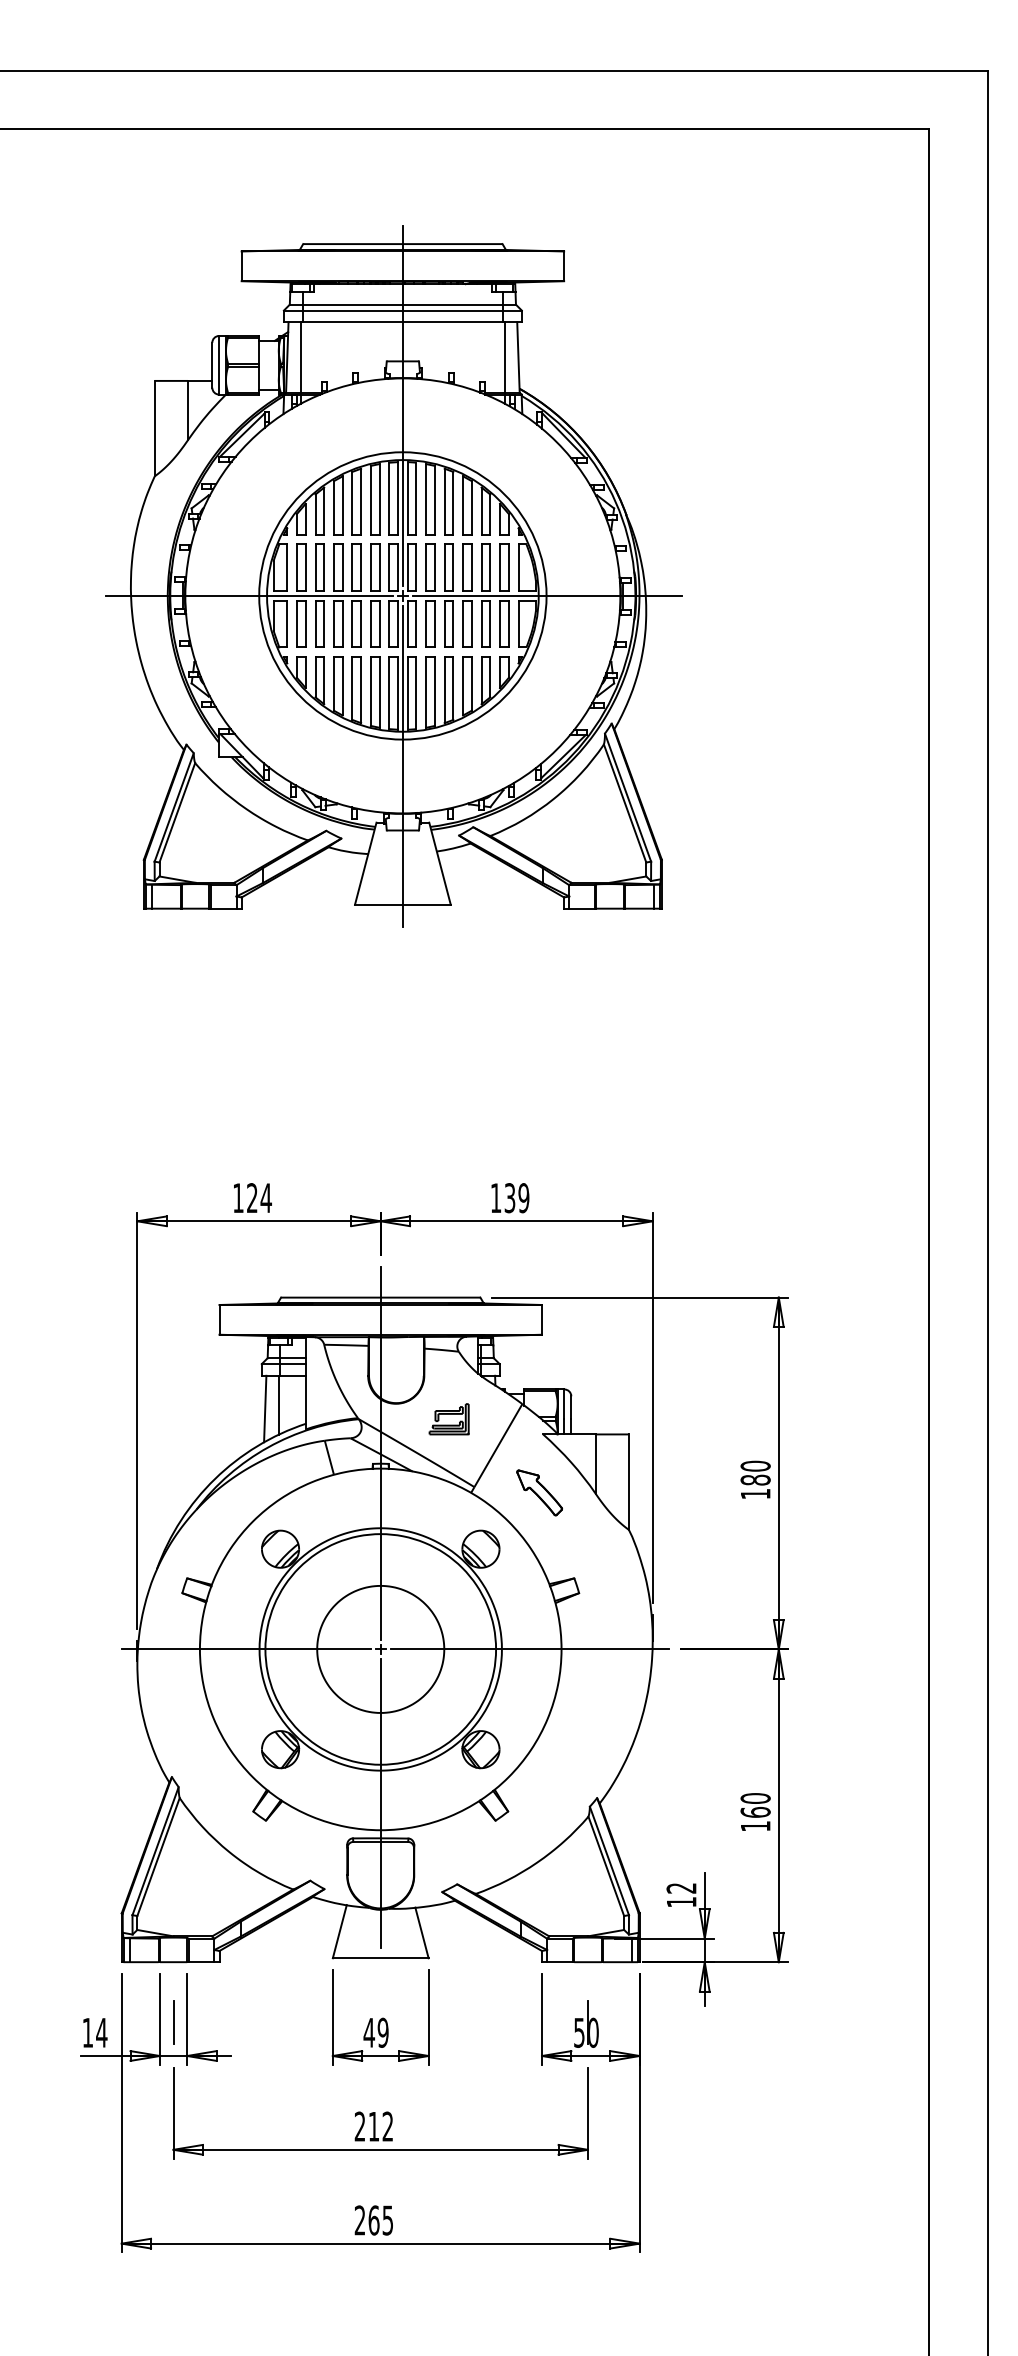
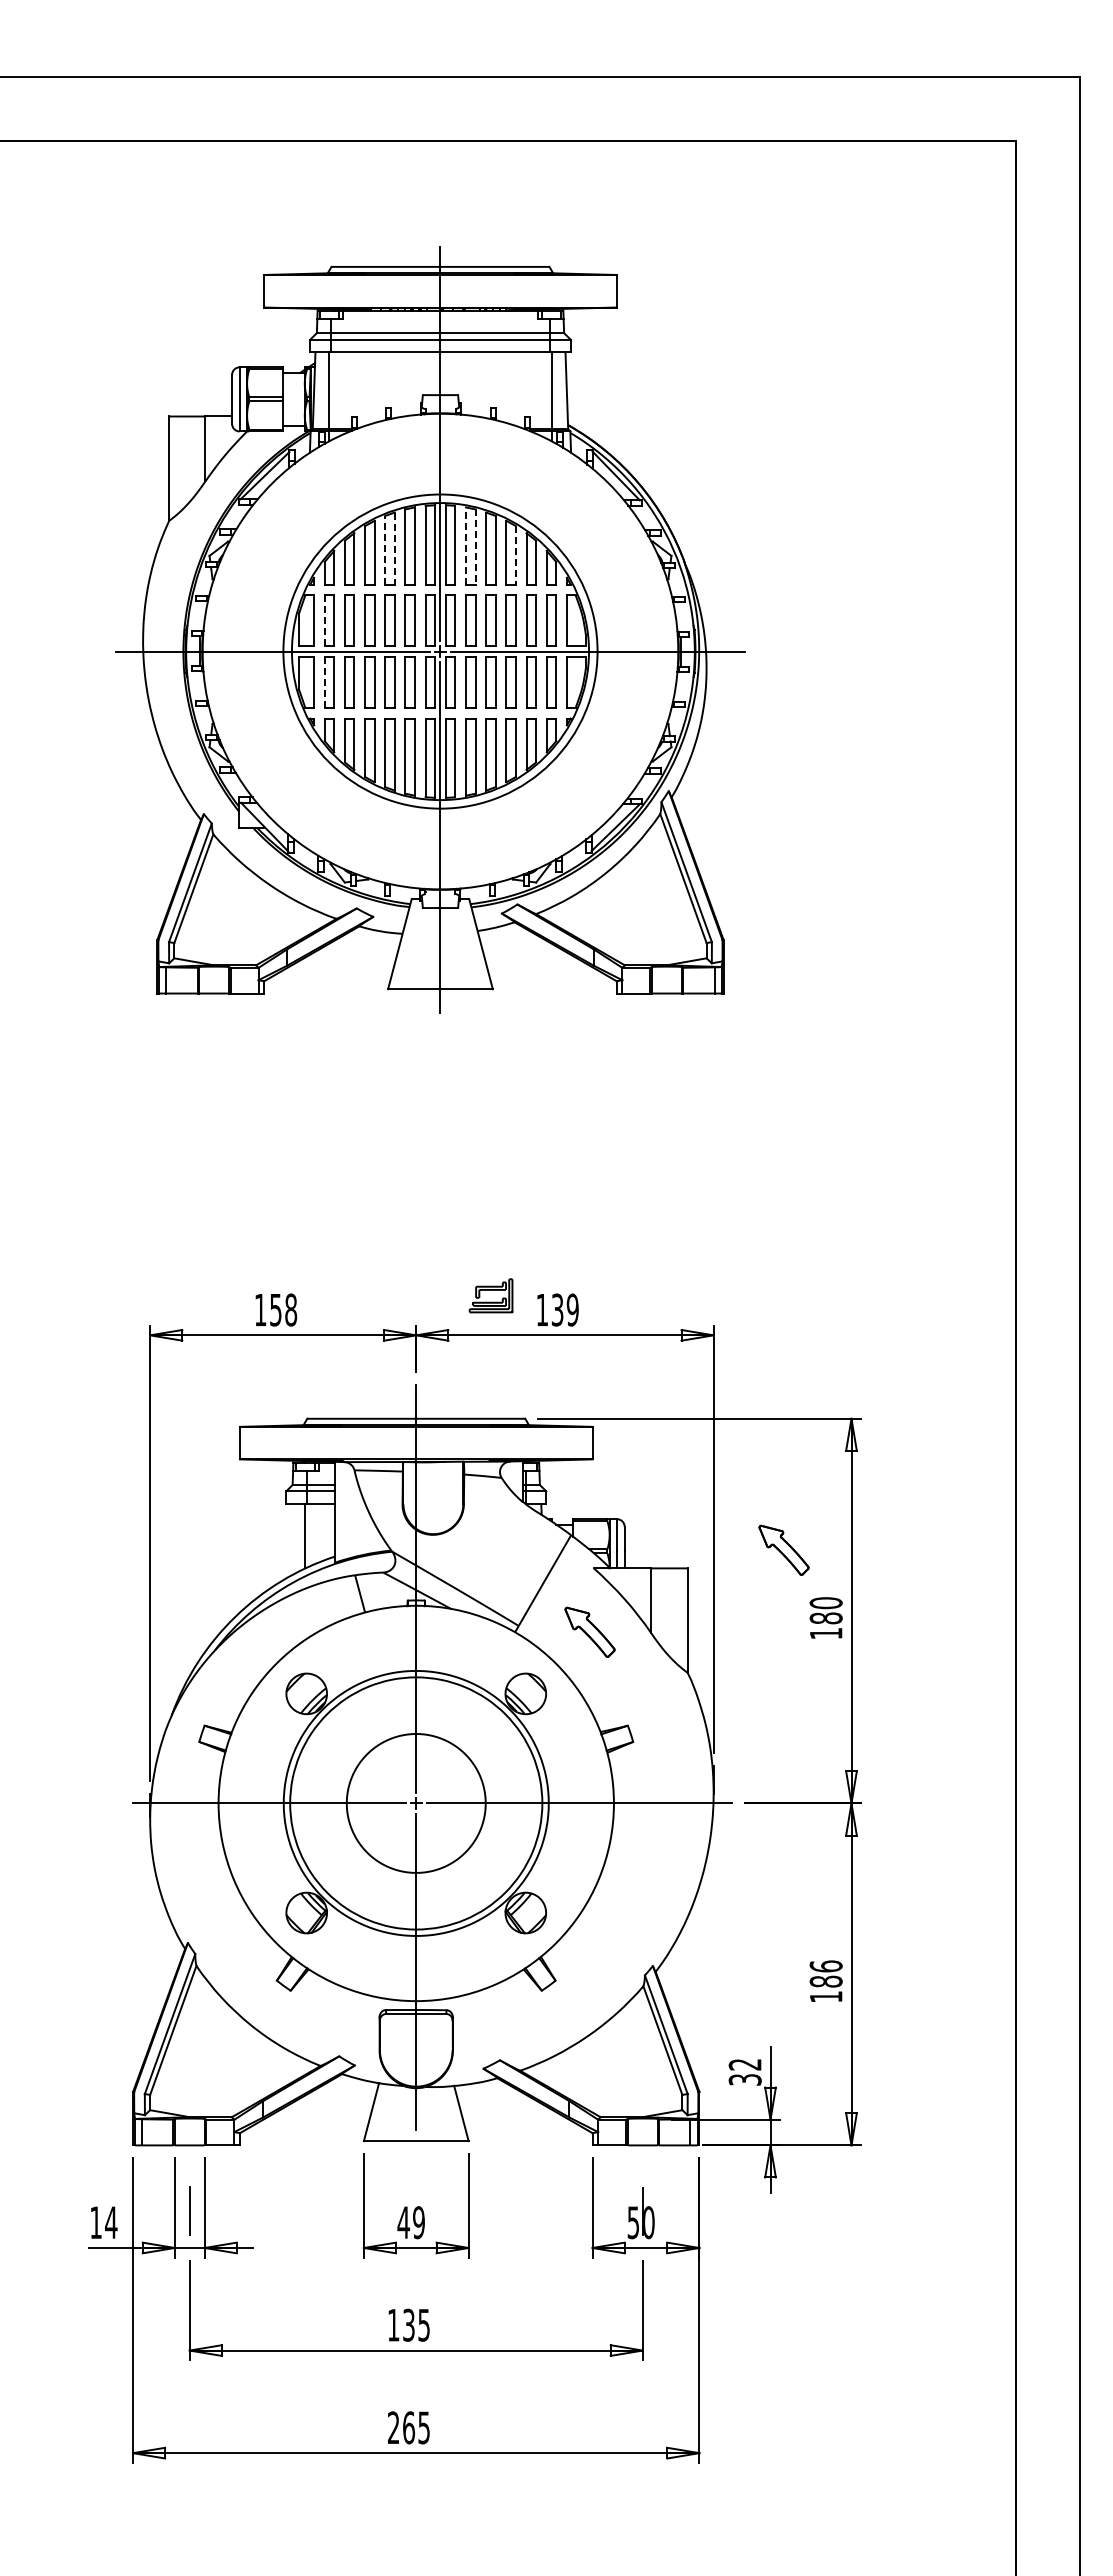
line: (426, 499) -> (466, 546), solid -> dashed
line: (434, 500) -> (475, 547), solid -> dashed
line: (352, 502) -> (385, 549), solid -> dashed
line: (360, 502) -> (394, 549), solid -> dashed
line: (471, 508) -> (515, 555), solid -> dashed
line: (296, 567) -> (324, 620), solid -> dashed
line: (296, 623) -> (324, 681), solid -> dashed
text: (259, 1197) -> (283, 1309), 124 -> 158
line: (264, 1408) -> (289, 1540), removed
part: (716, 1417) -> (783, 1549), added
part: (448, 1418) -> (490, 1295), moved
text: (755, 1804) -> (825, 1973), 160 -> 186
text: (680, 1901) -> (744, 2079), 12 -> 32
text: (373, 2125) -> (408, 2324), 212 -> 135

